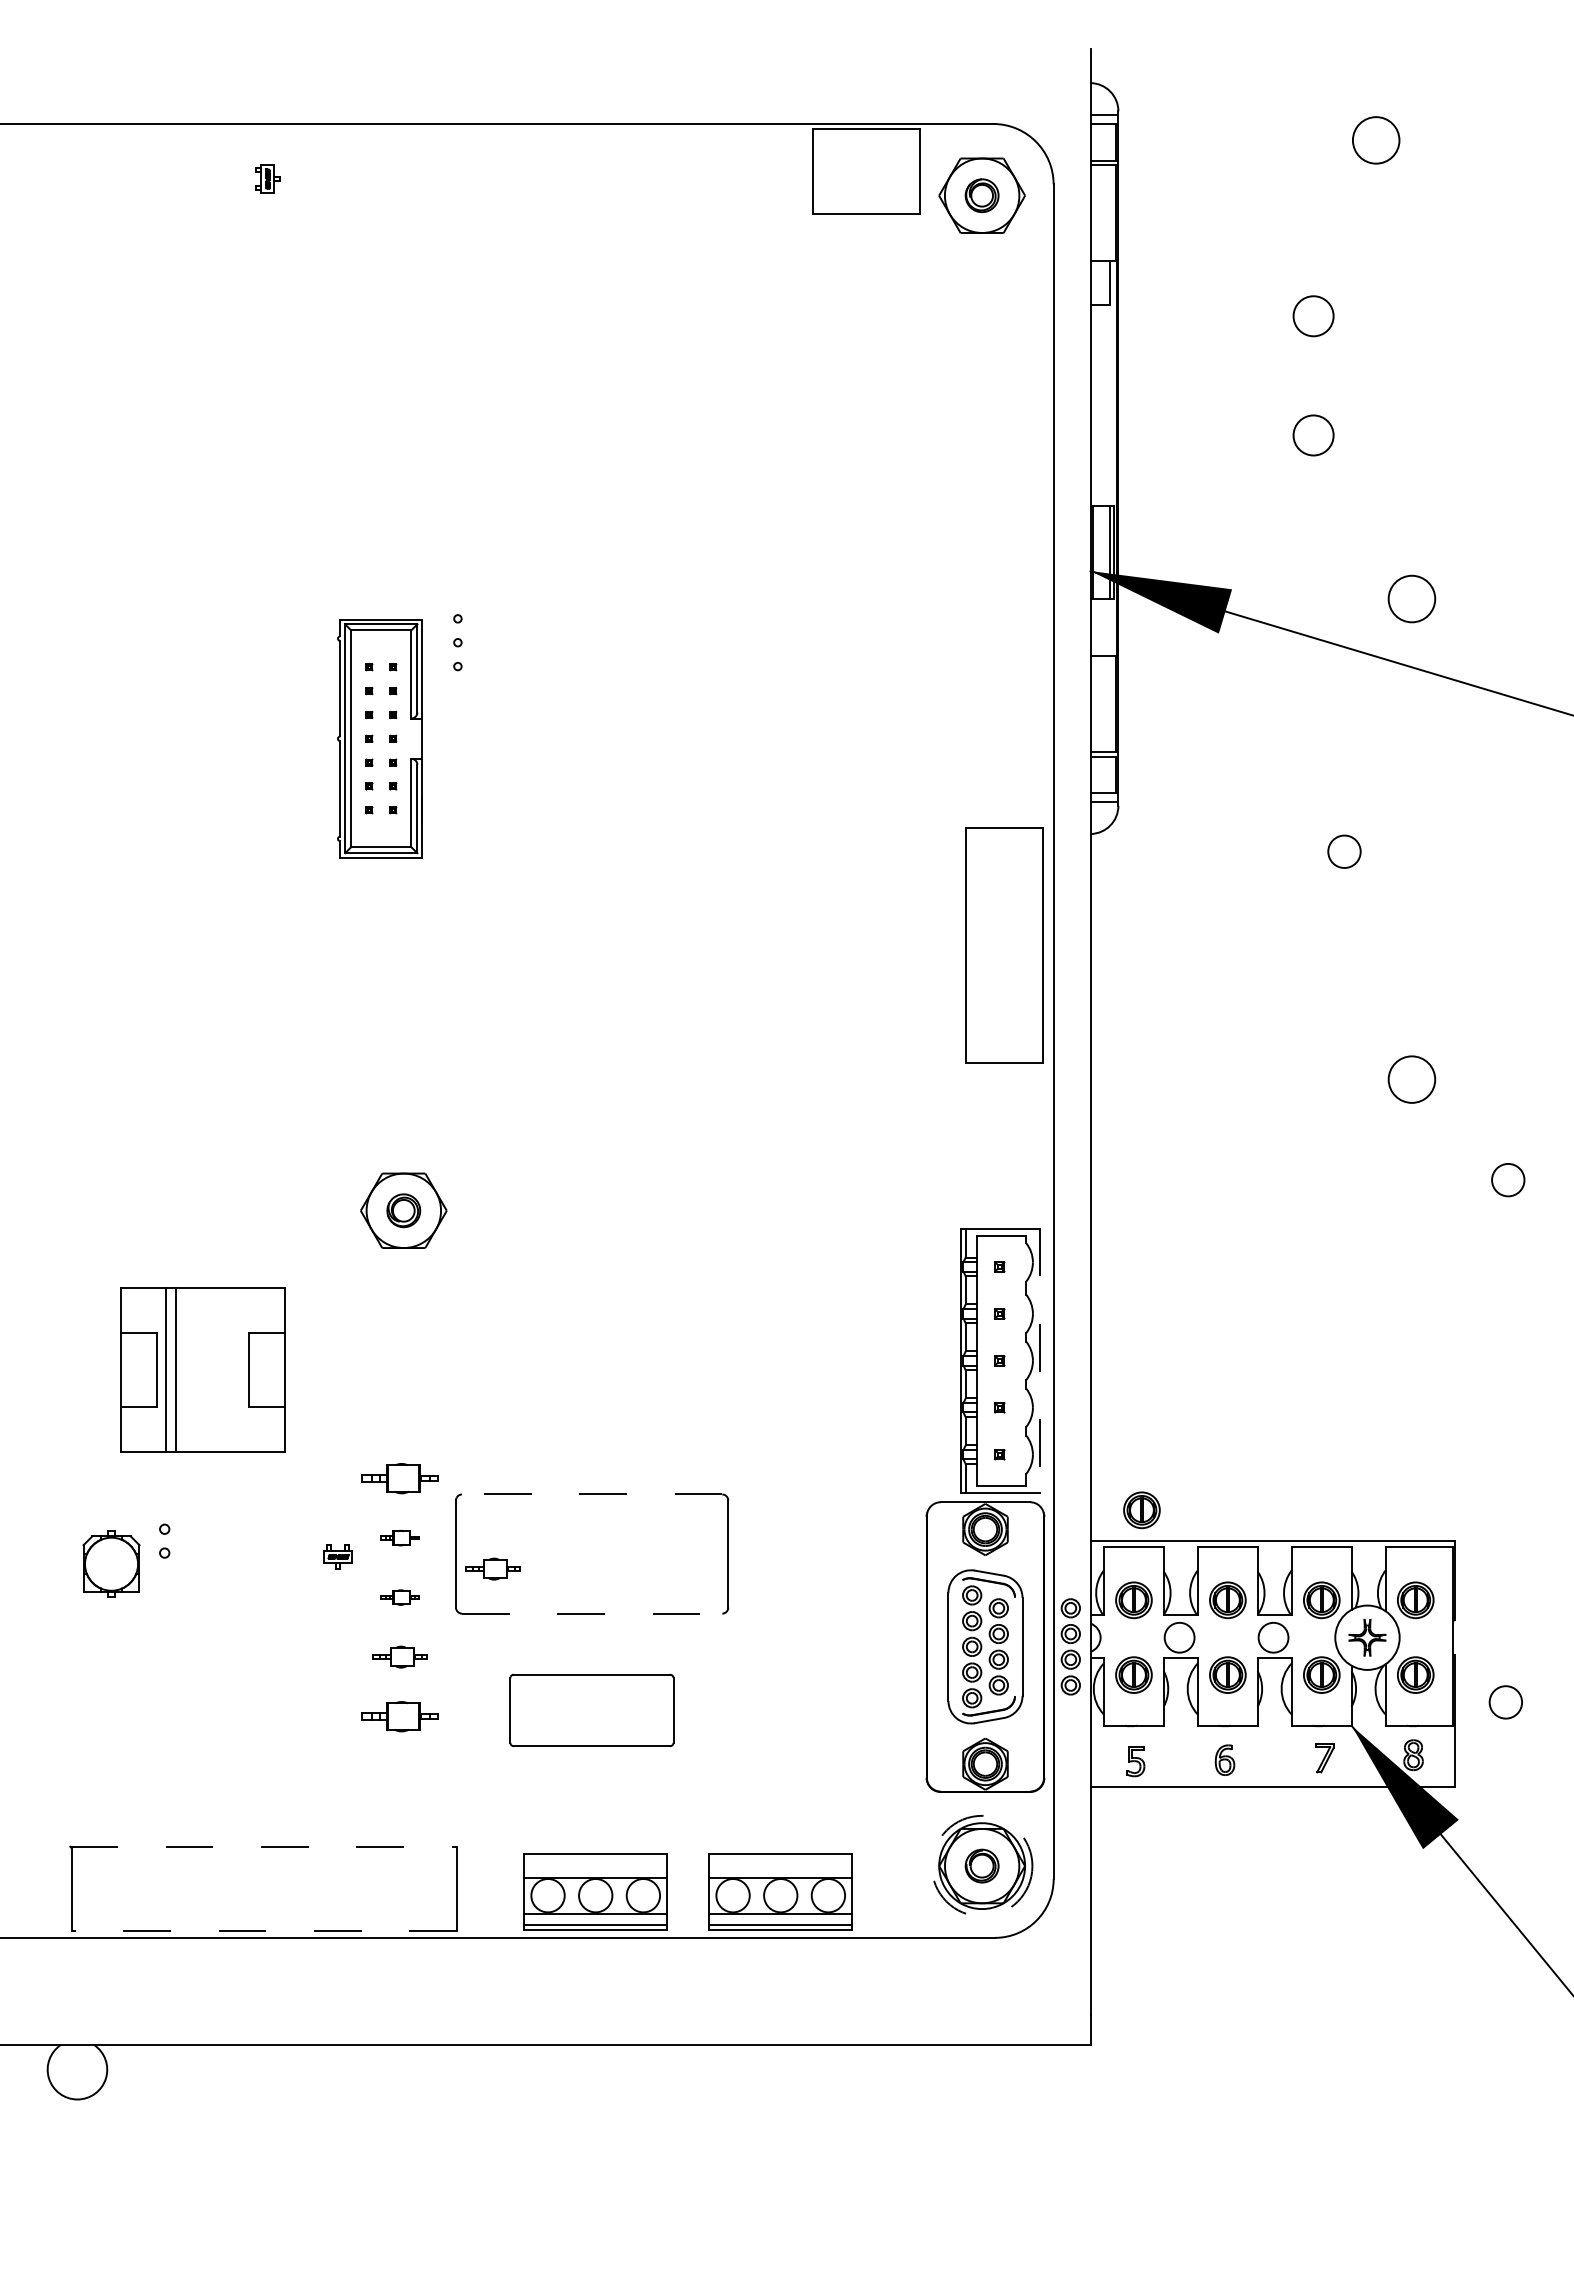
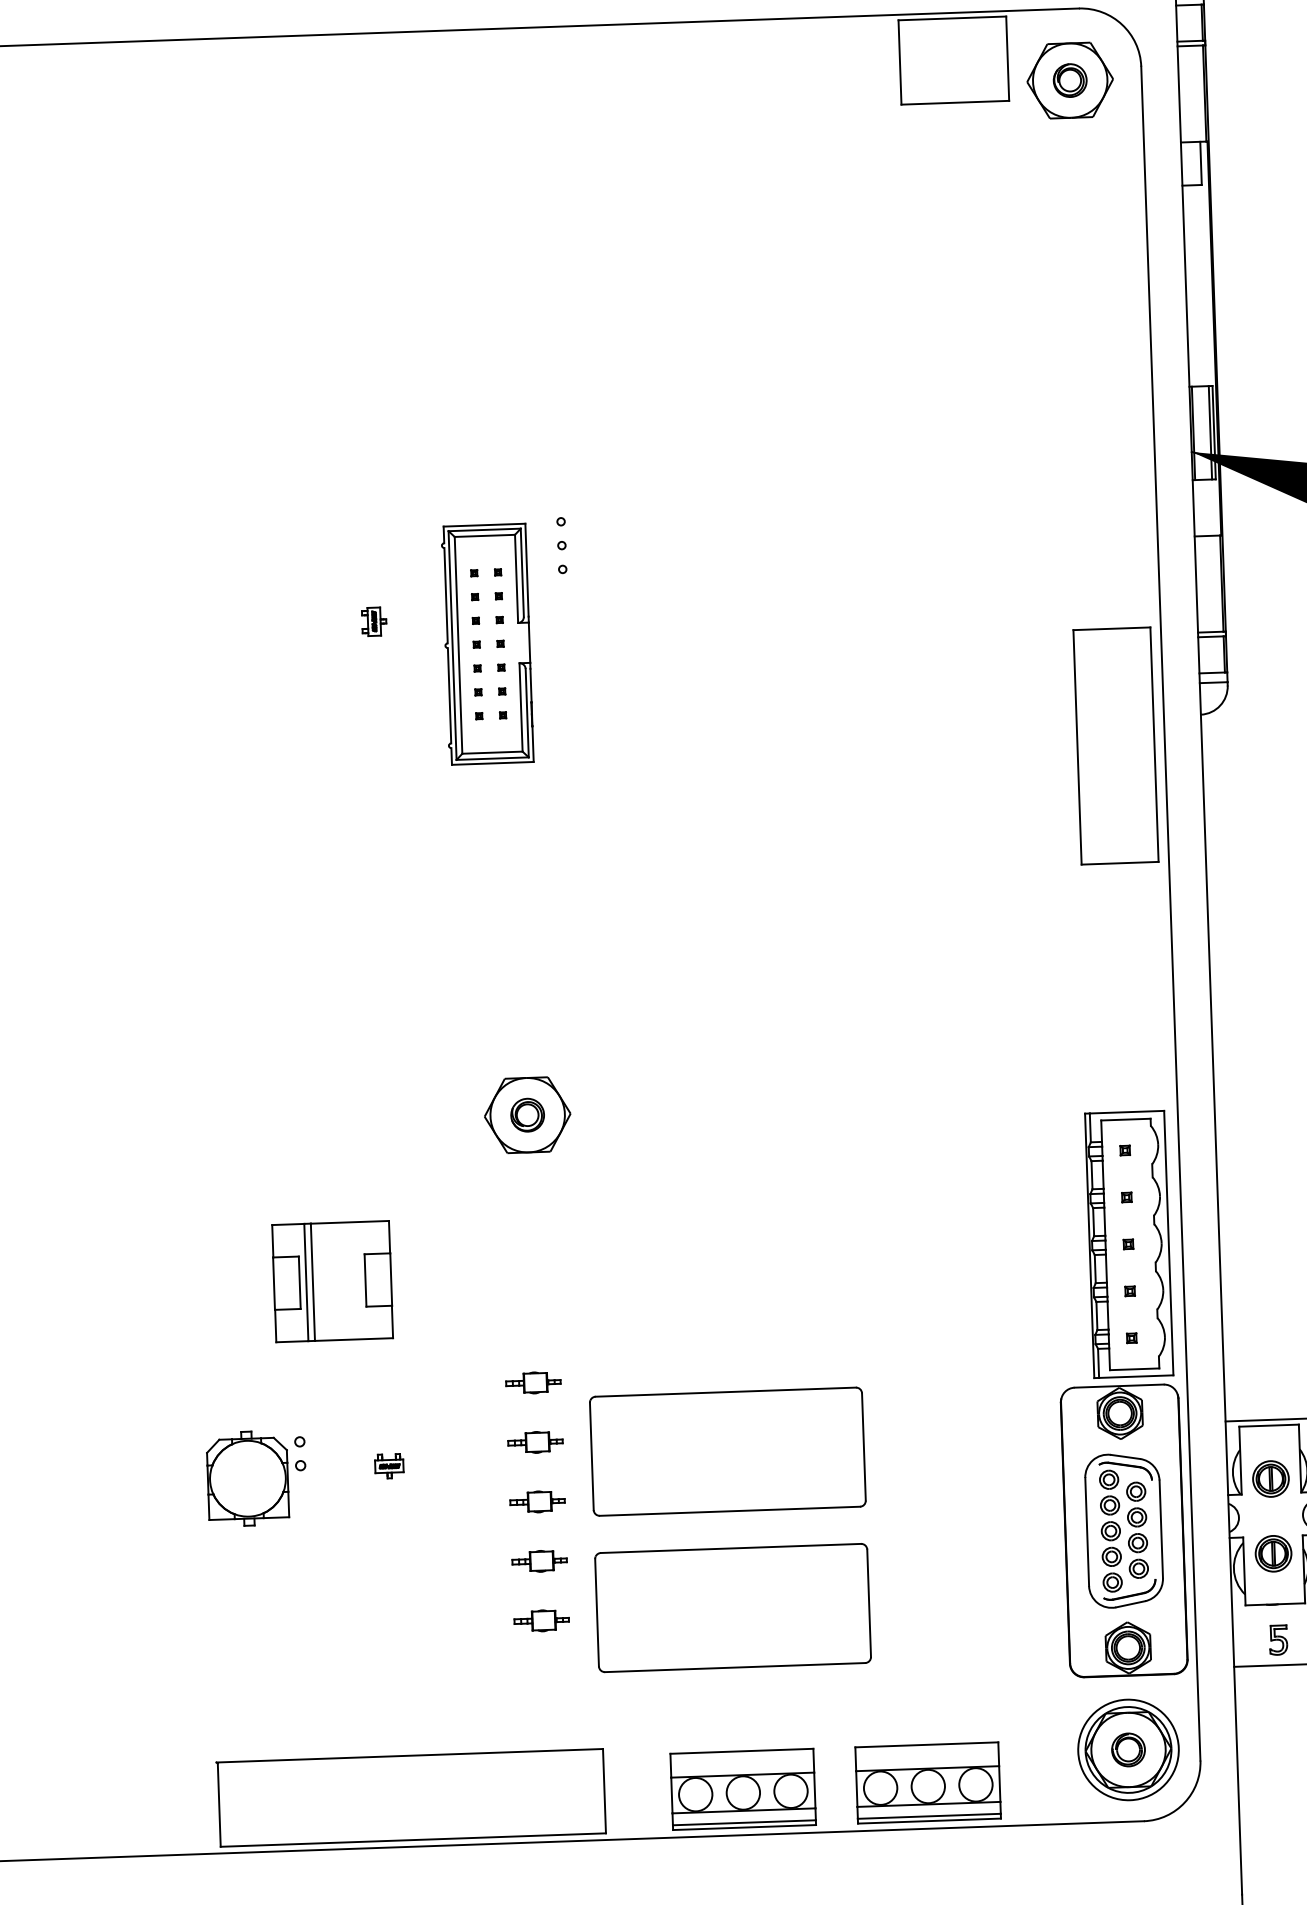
part: (267, 178) -> (374, 620), moved
part: (1004, 945) -> (1115, 746), moved
line: (1040, 1361) -> (1169, 1243), dashed -> solid
part: (202, 1370) -> (332, 1281), size x0.71
part: (399, 1478) -> (532, 1382), size x0.71
line: (591, 1494) -> (725, 1392), dashed -> solid
part: (1141, 1510) -> (1275, 1389), removed
part: (399, 1537) -> (534, 1441), size x1.43
part: (337, 1556) -> (388, 1466), moved
part: (111, 1563) -> (247, 1477), size x1.43
part: (492, 1568) -> (628, 1469), removed
part: (399, 1597) -> (536, 1501), size x1.43
line: (592, 1613) -> (730, 1511), dashed -> solid
part: (1070, 1646) -> (1209, 1527), removed
part: (591, 1710) -> (732, 1608), size x1.67
part: (399, 1716) -> (541, 1620), size x0.71
line: (264, 1846) -> (410, 1755), dashed -> solid
circle: (981, 1865) -> (1127, 1749), dashed -> solid
line: (264, 1931) -> (413, 1840), dashed -> solid

